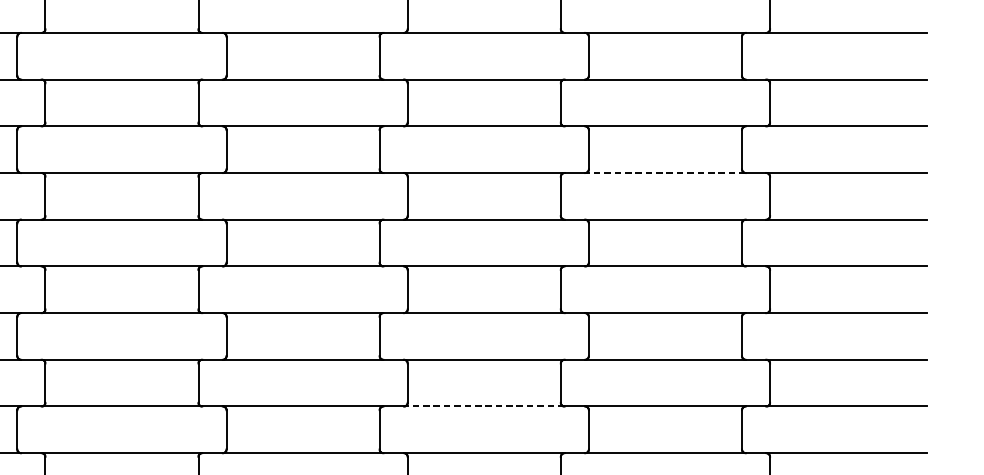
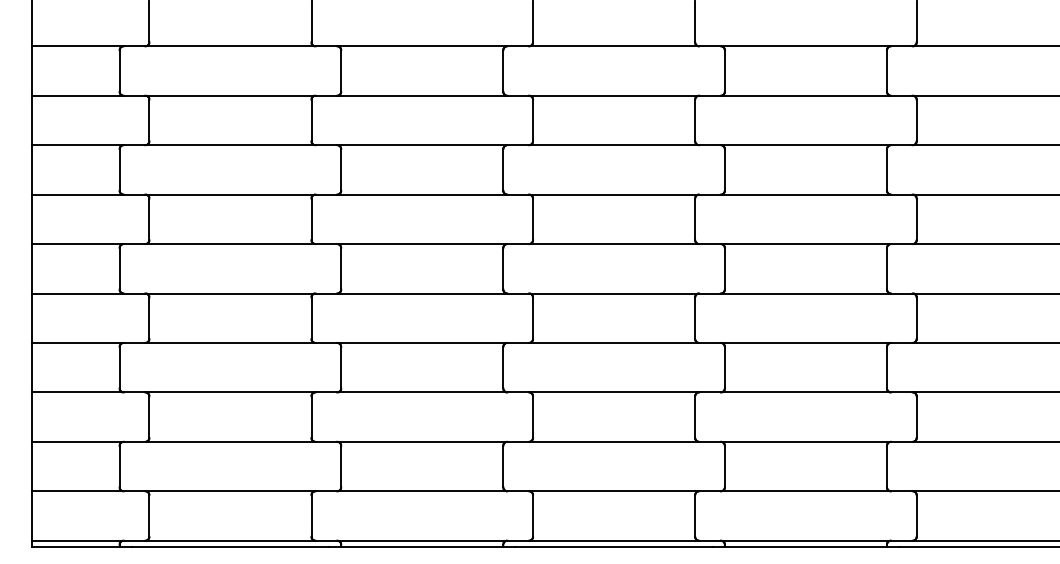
line: (665, 172) -> (805, 194), dashed -> solid
line: (483, 406) -> (613, 441), dashed -> solid

